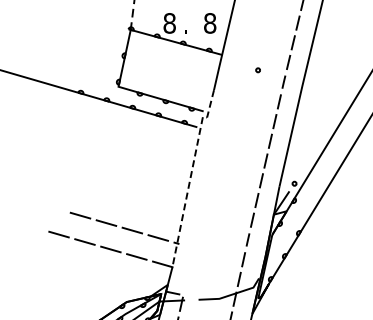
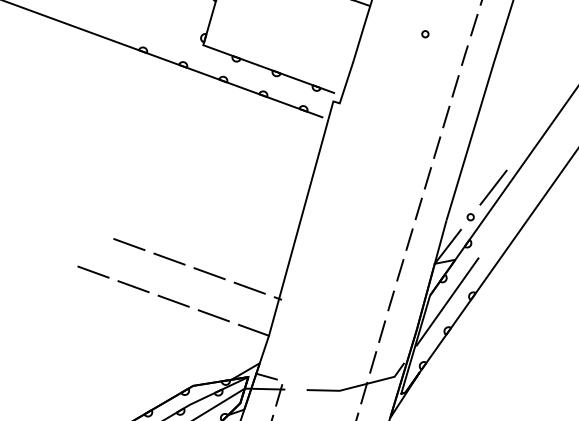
line: (307, 163) -> (493, 186), added
line: (191, 174) -> (309, 191), dashed -> solid
line: (283, 237) -> (447, 300), added

